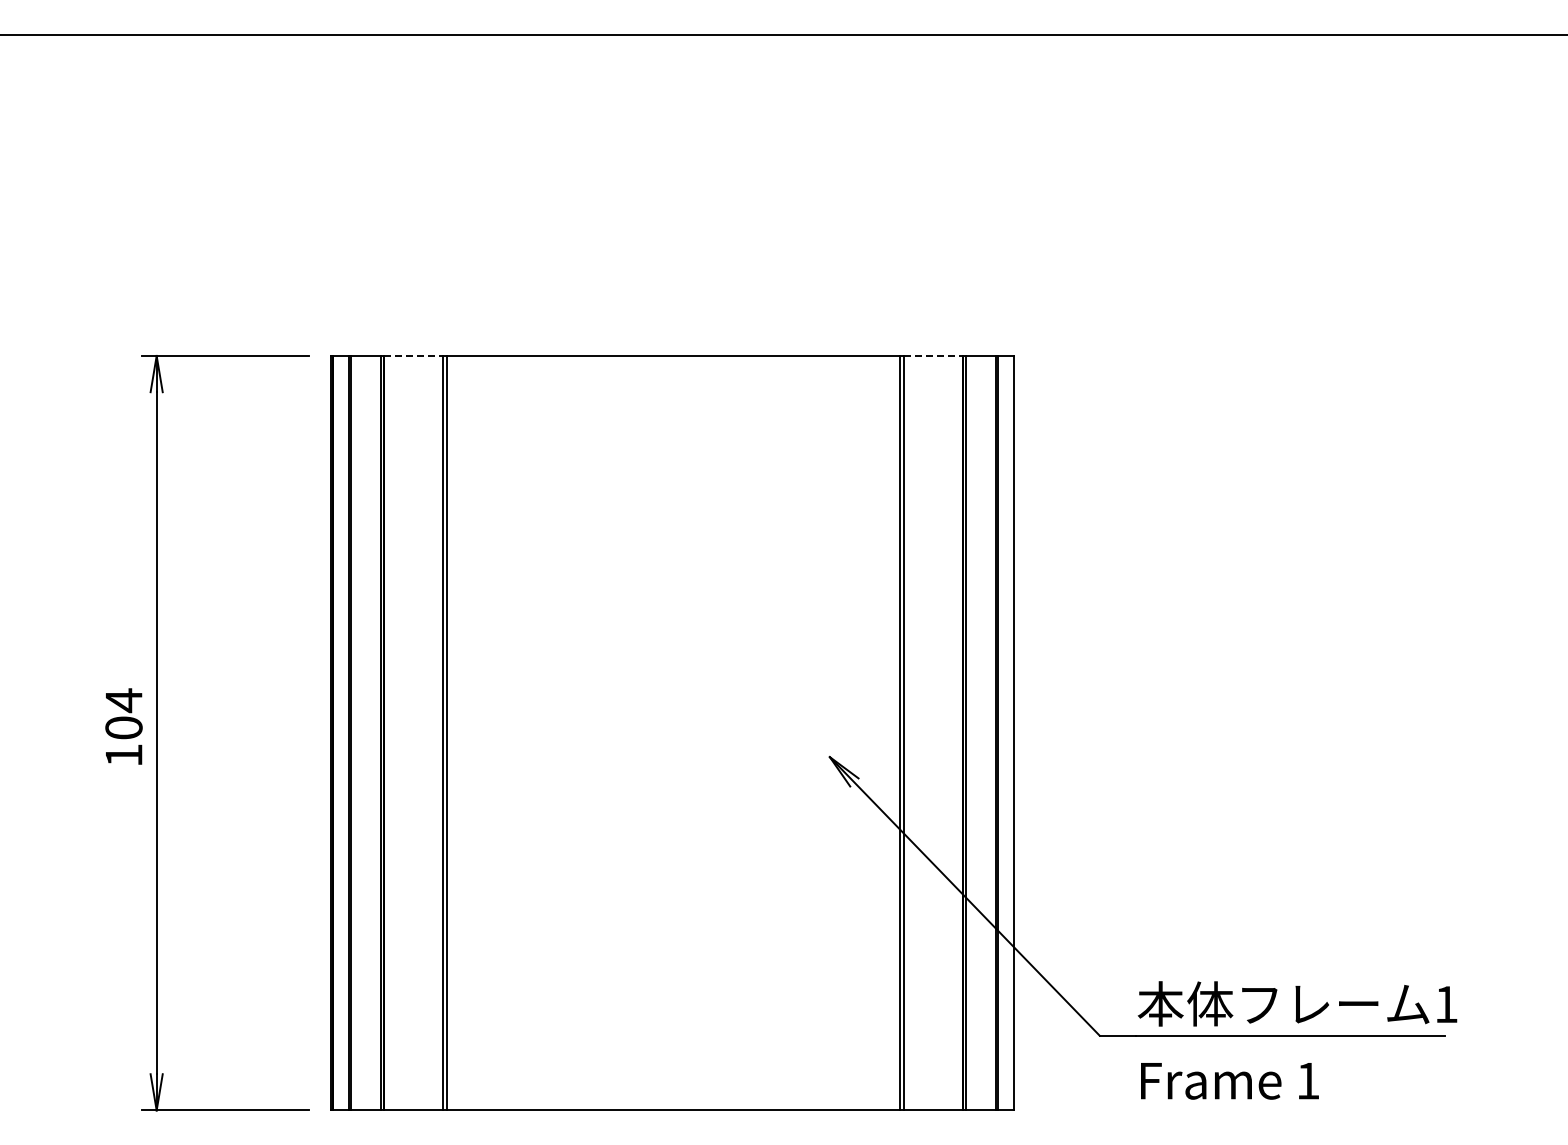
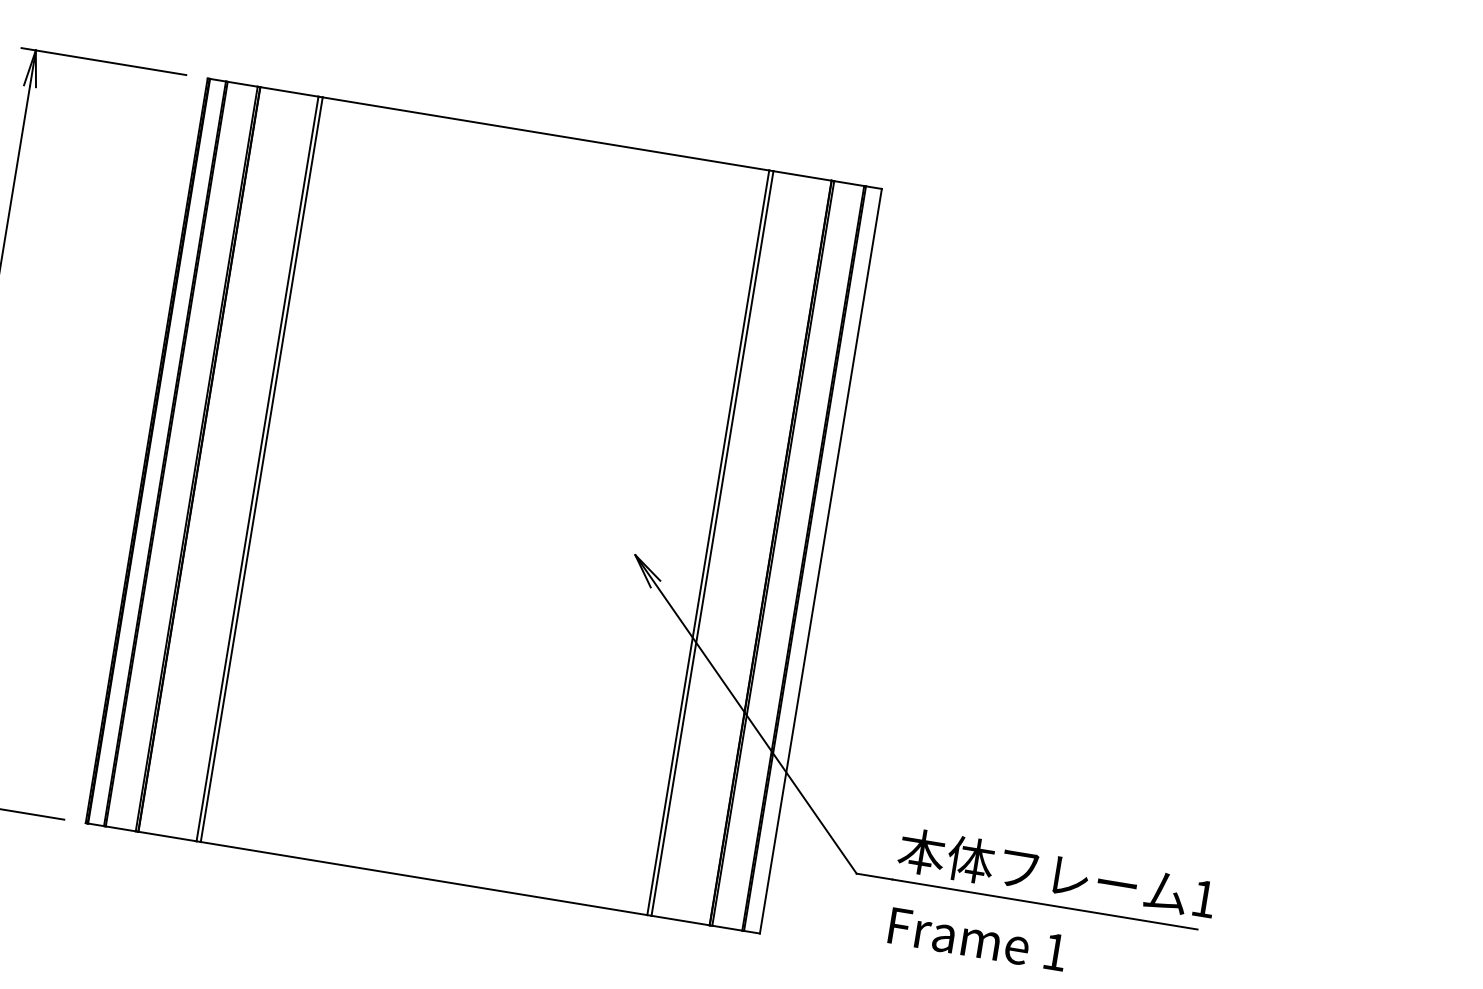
line: (414, 355) -> (290, 91), dashed -> solid
line: (934, 355) -> (803, 175), dashed -> solid

